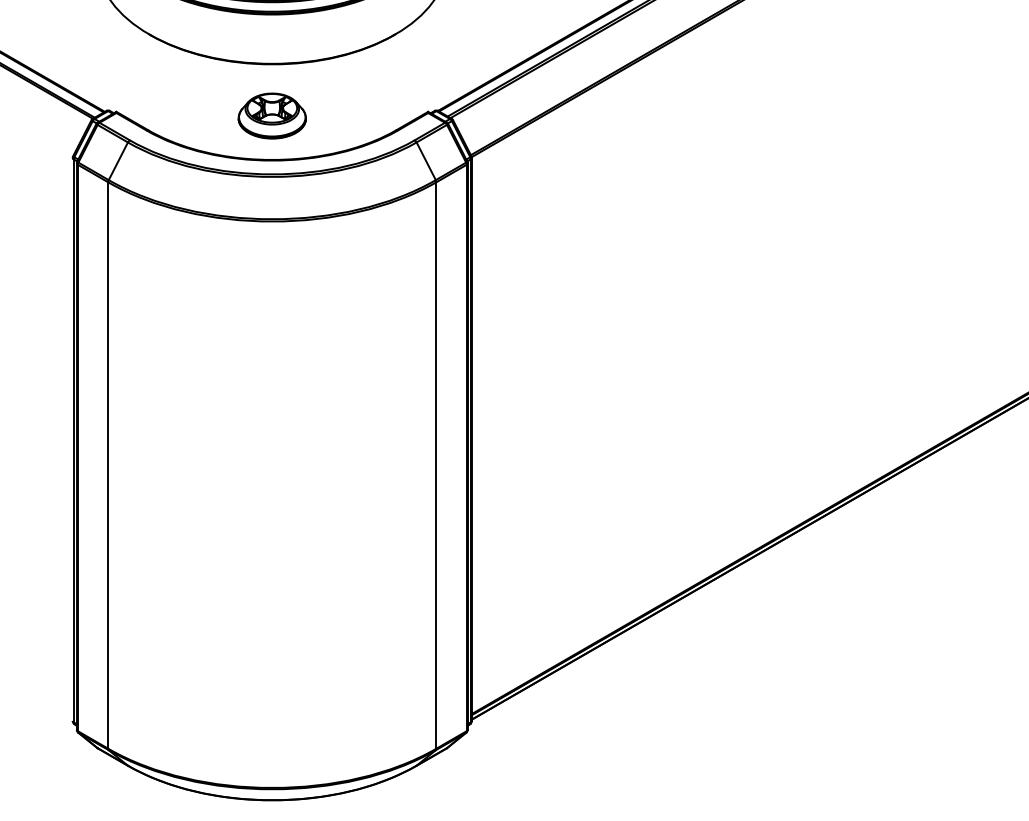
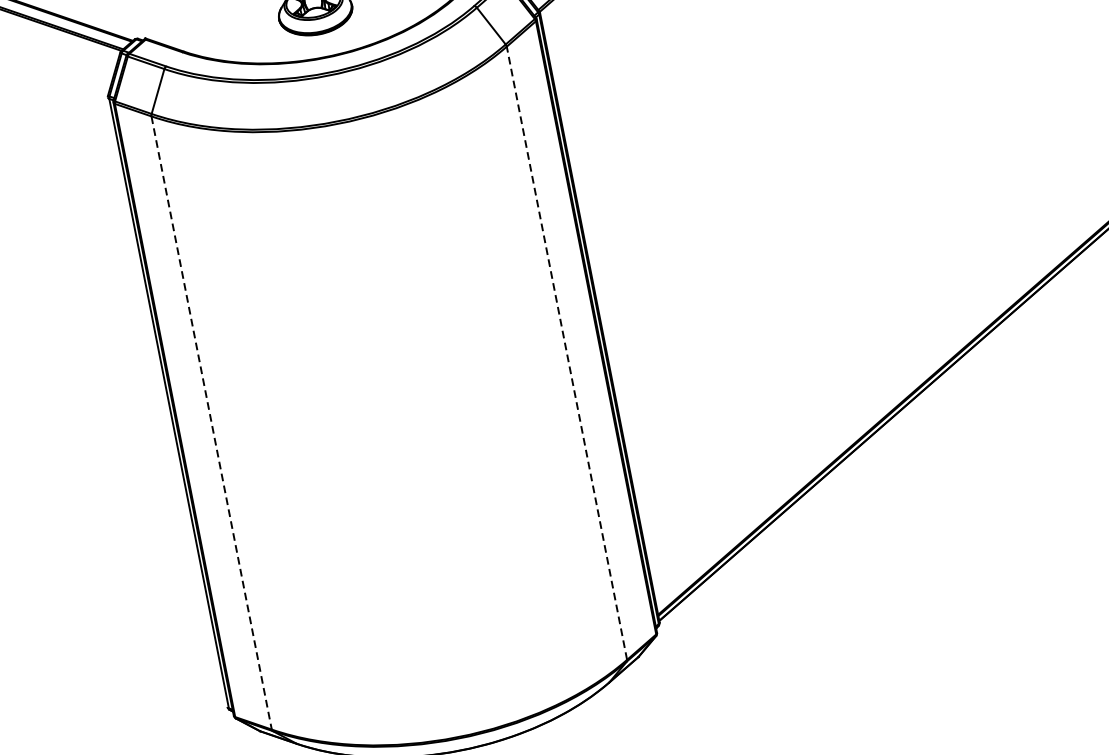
line: (436, 465) -> (567, 353), solid -> dashed
line: (108, 466) -> (212, 424), solid -> dashed

